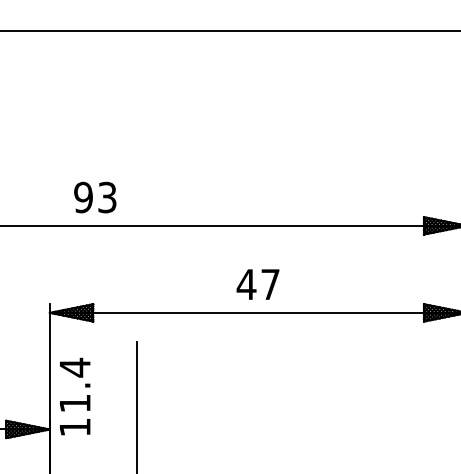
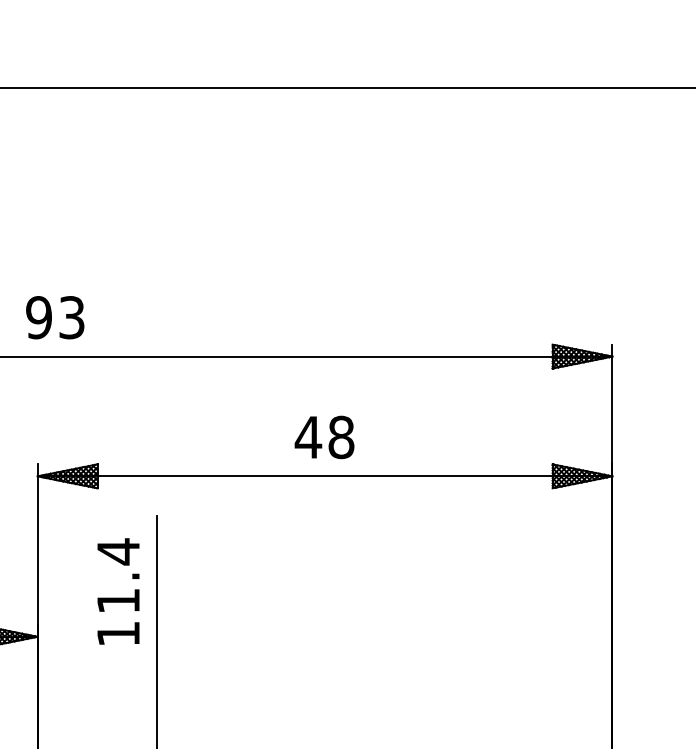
text: (95, 197) -> (55, 317), moved
text: (270, 284) -> (341, 437), 47 -> 48
text: (75, 396) -> (118, 591), moved

